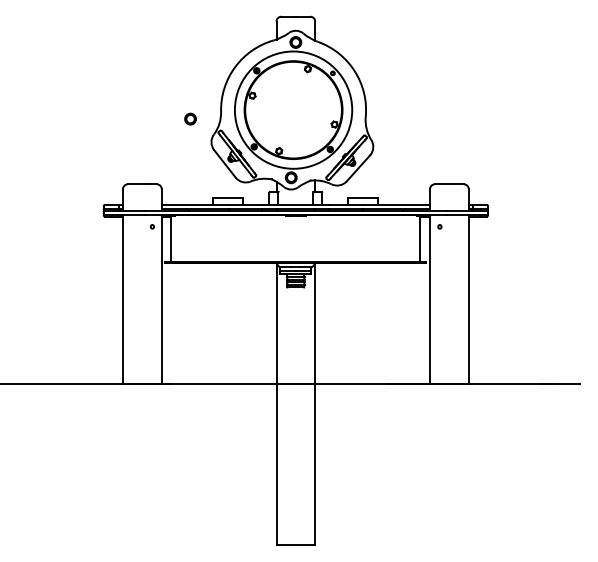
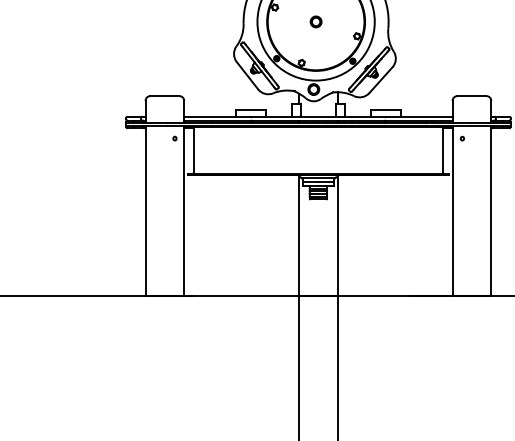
part: (190, 118) -> (316, 21), moved

